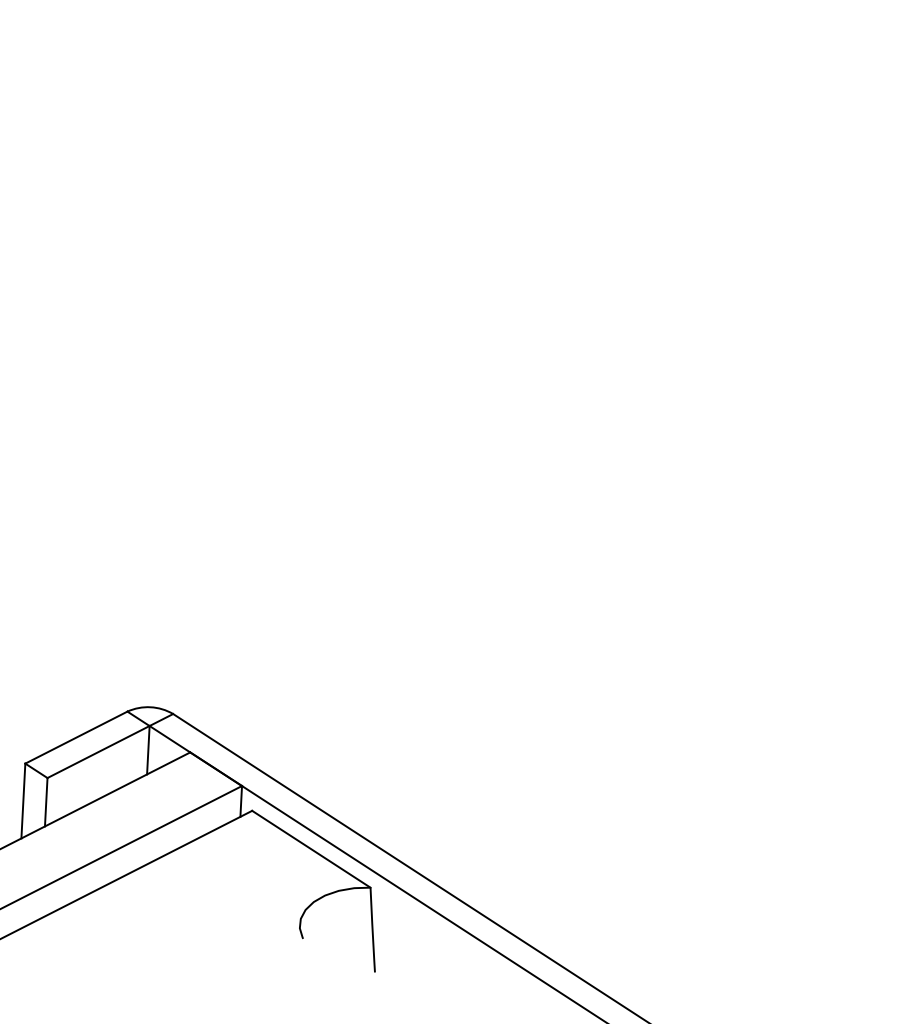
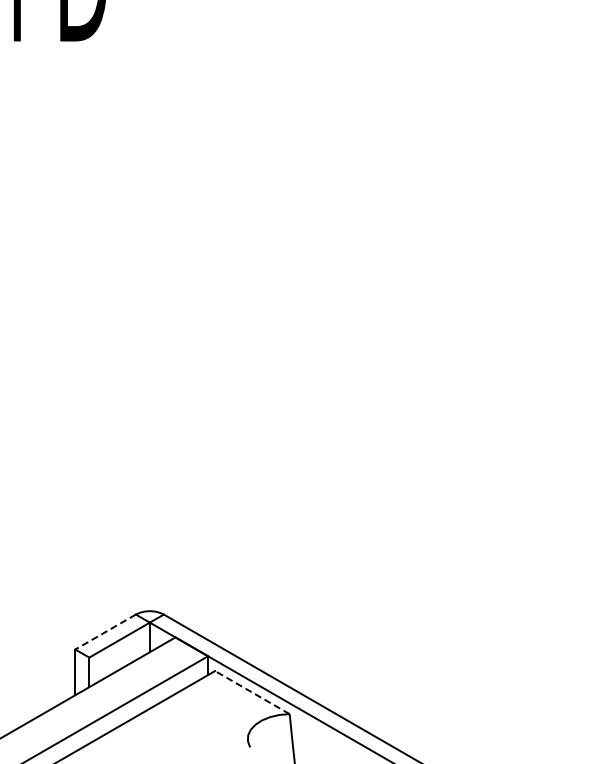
line: (76, 738) -> (105, 632), solid -> dashed
line: (309, 849) -> (251, 692), solid -> dashed

